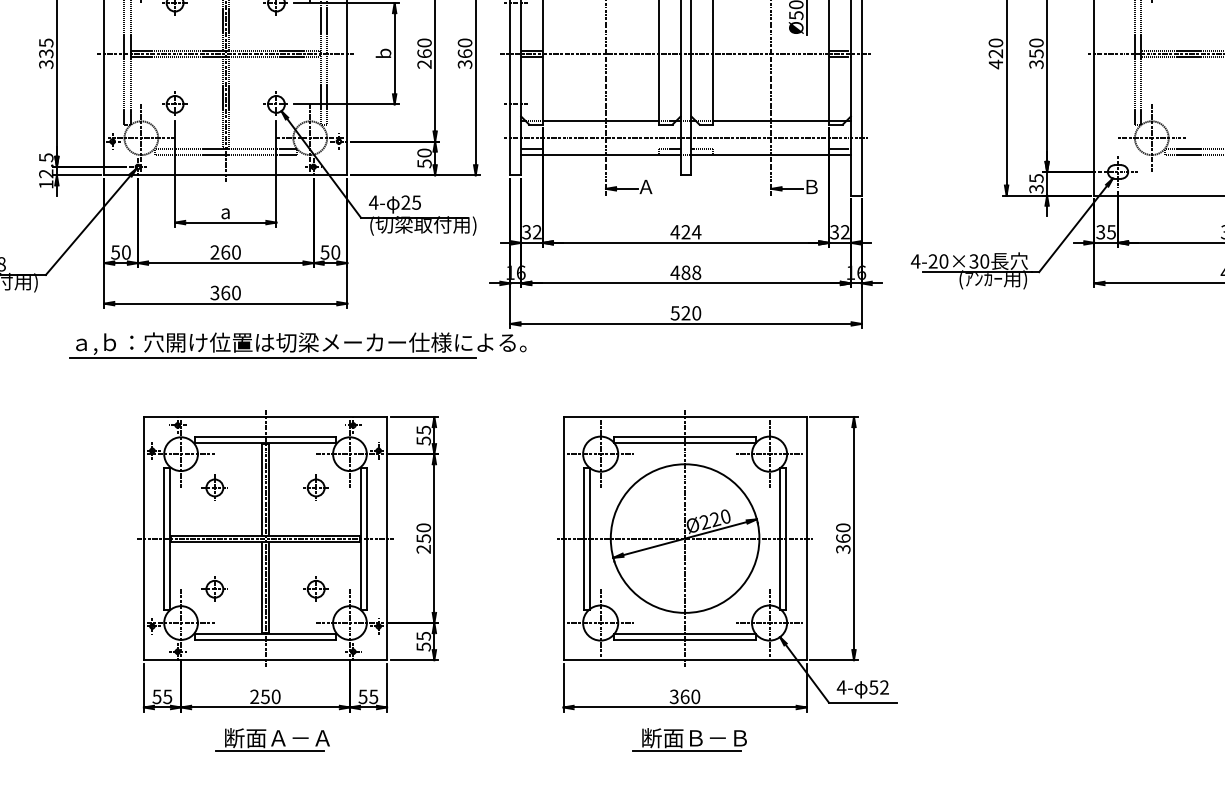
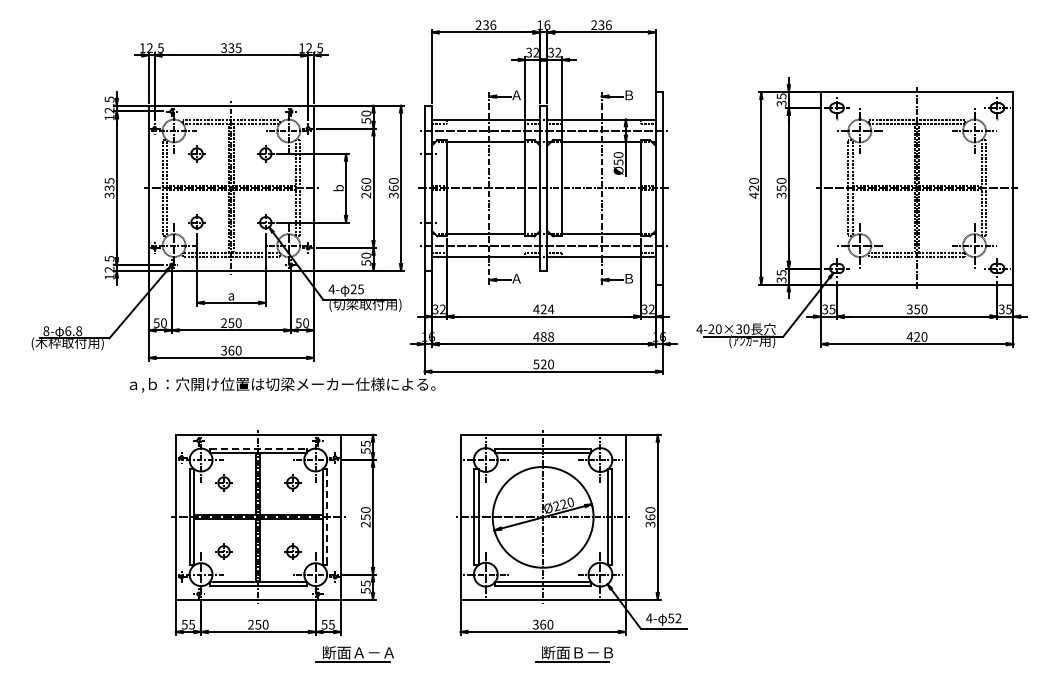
text: (225, 252) -> (231, 323), 260 -> 250
line: (273, 357) -> (263, 394), removed
line: (265, 437) -> (258, 448), solid -> dashed
line: (367, 538) -> (327, 517), solid -> dashed
part: (271, 740) -> (354, 654), moved
part: (690, 740) -> (574, 654), moved

